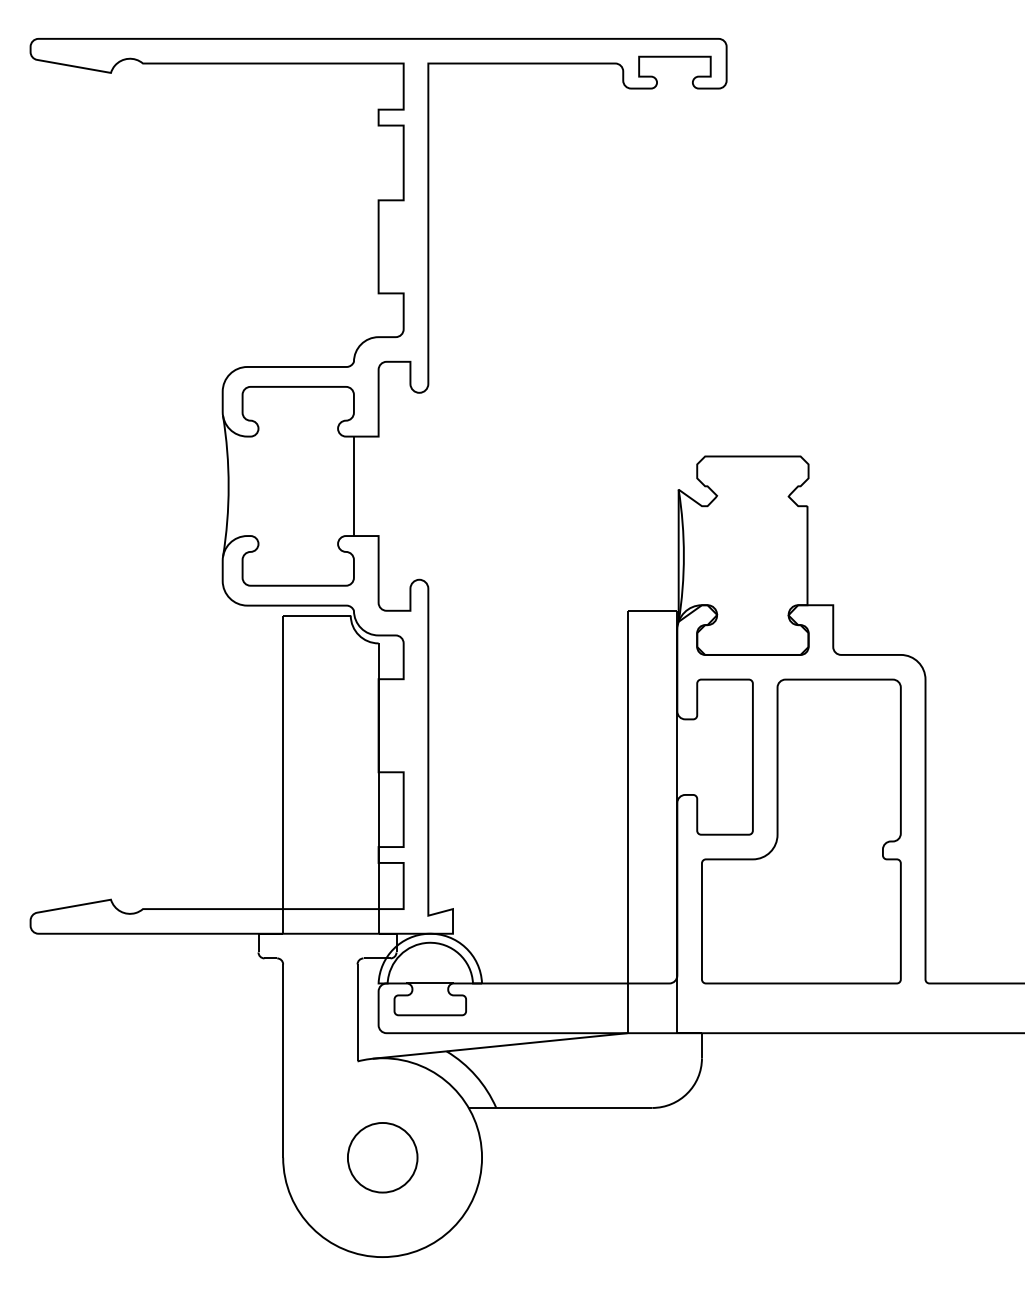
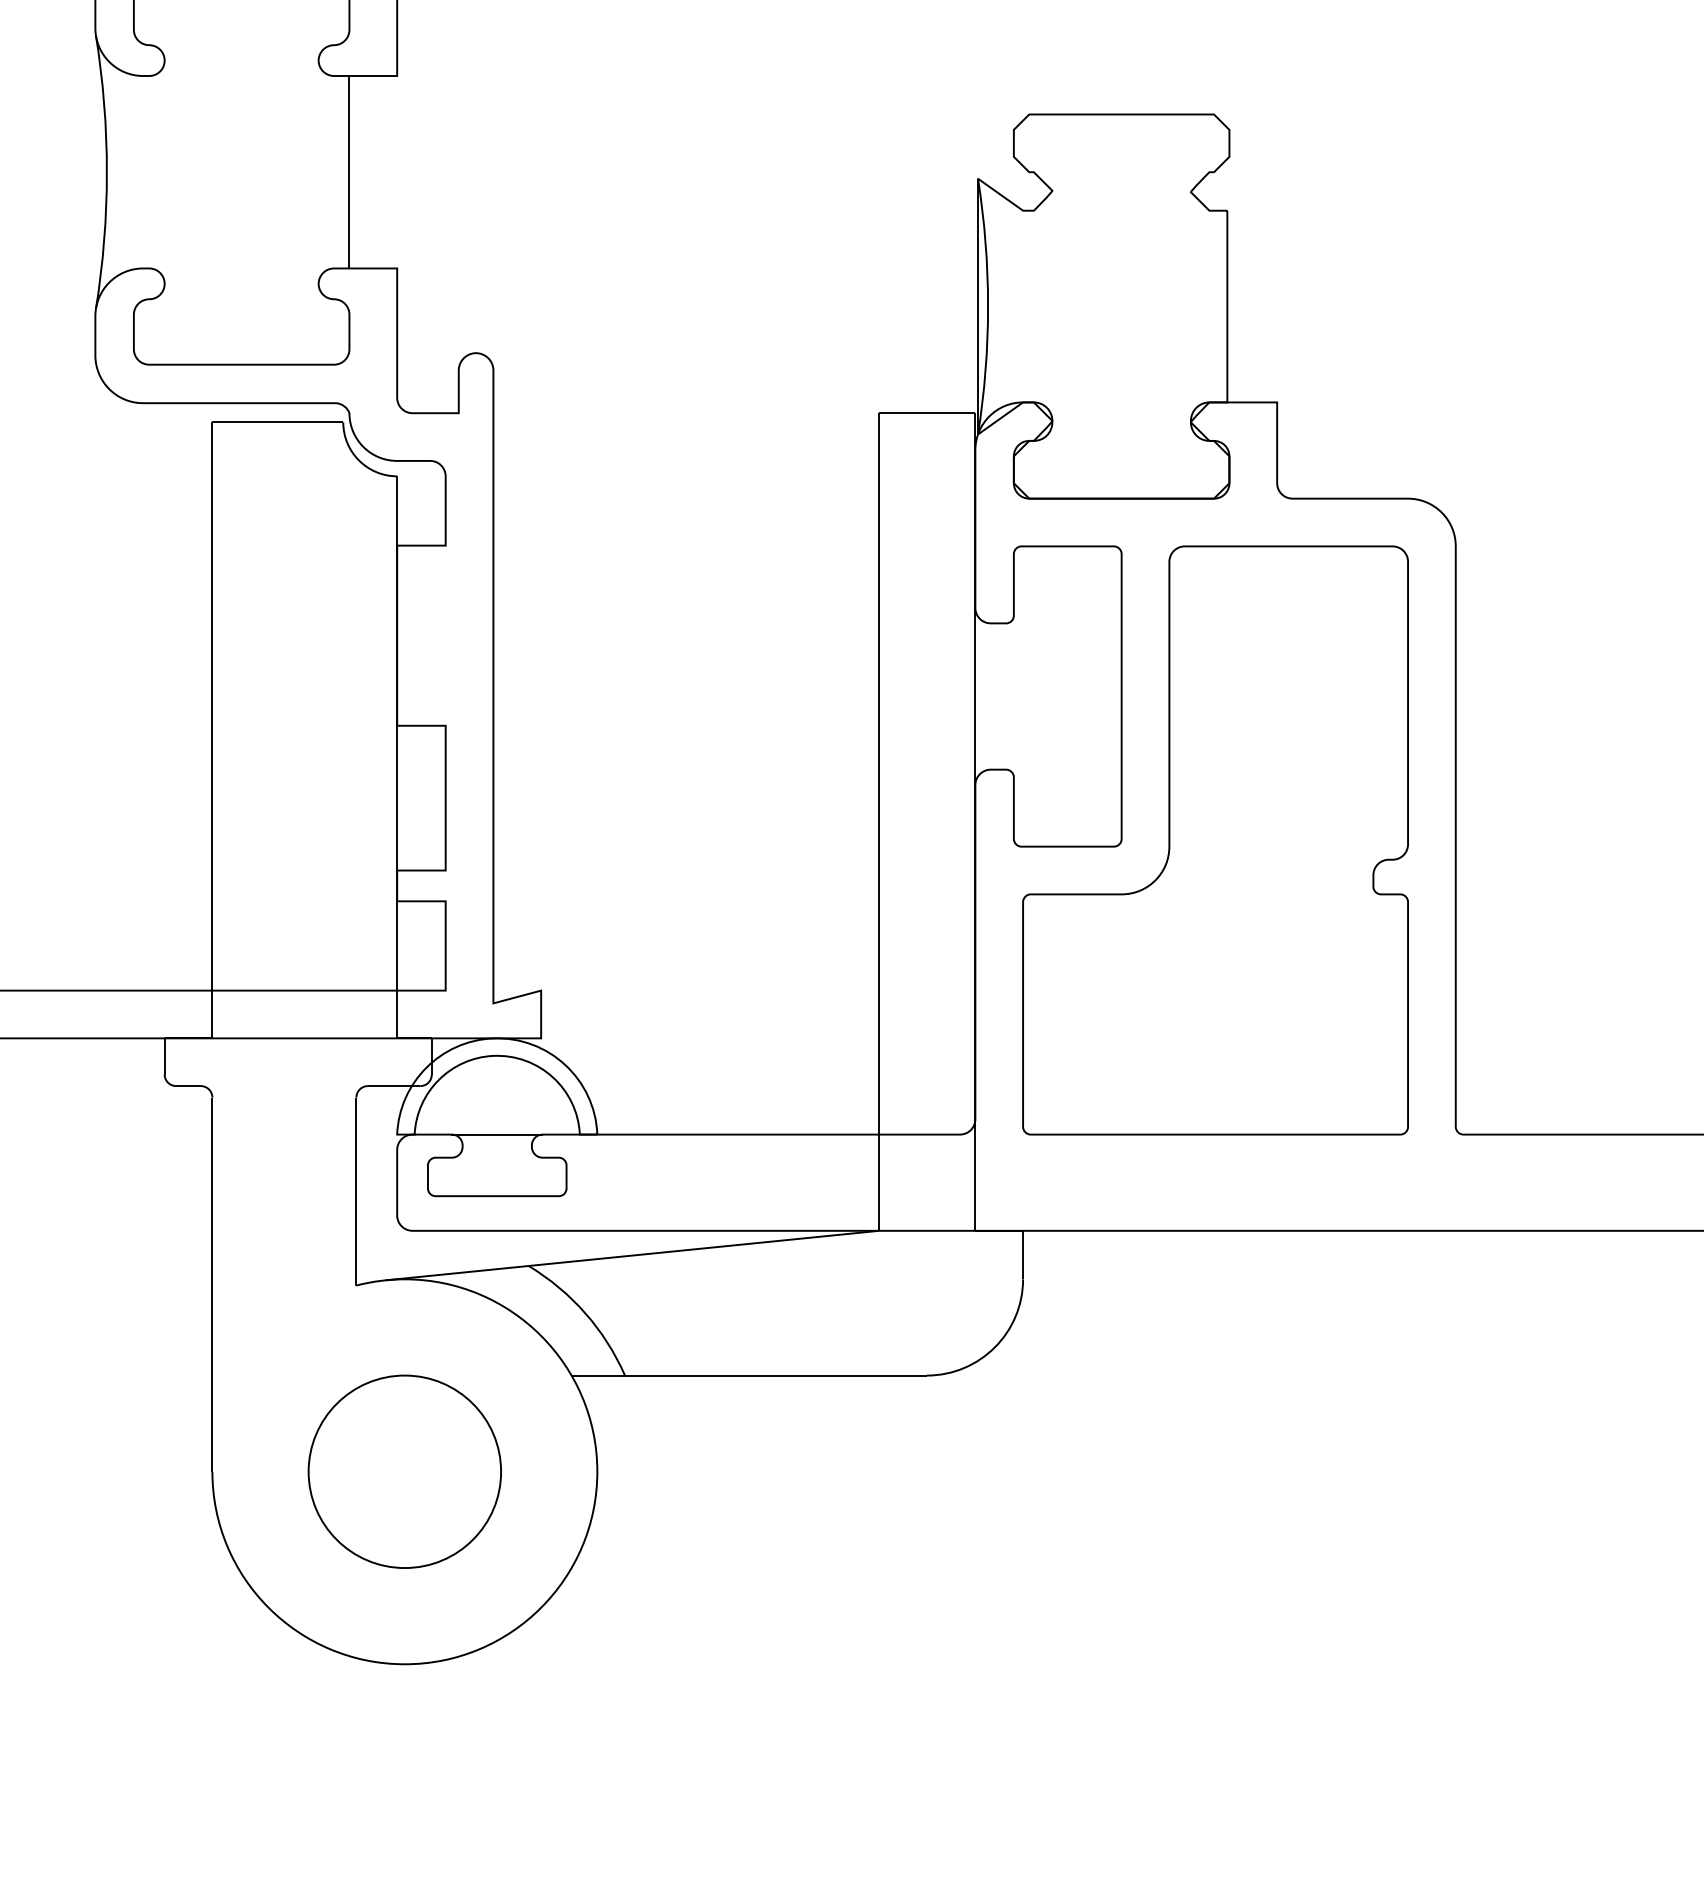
part: (382, 1157) -> (404, 1471), size x1.43

